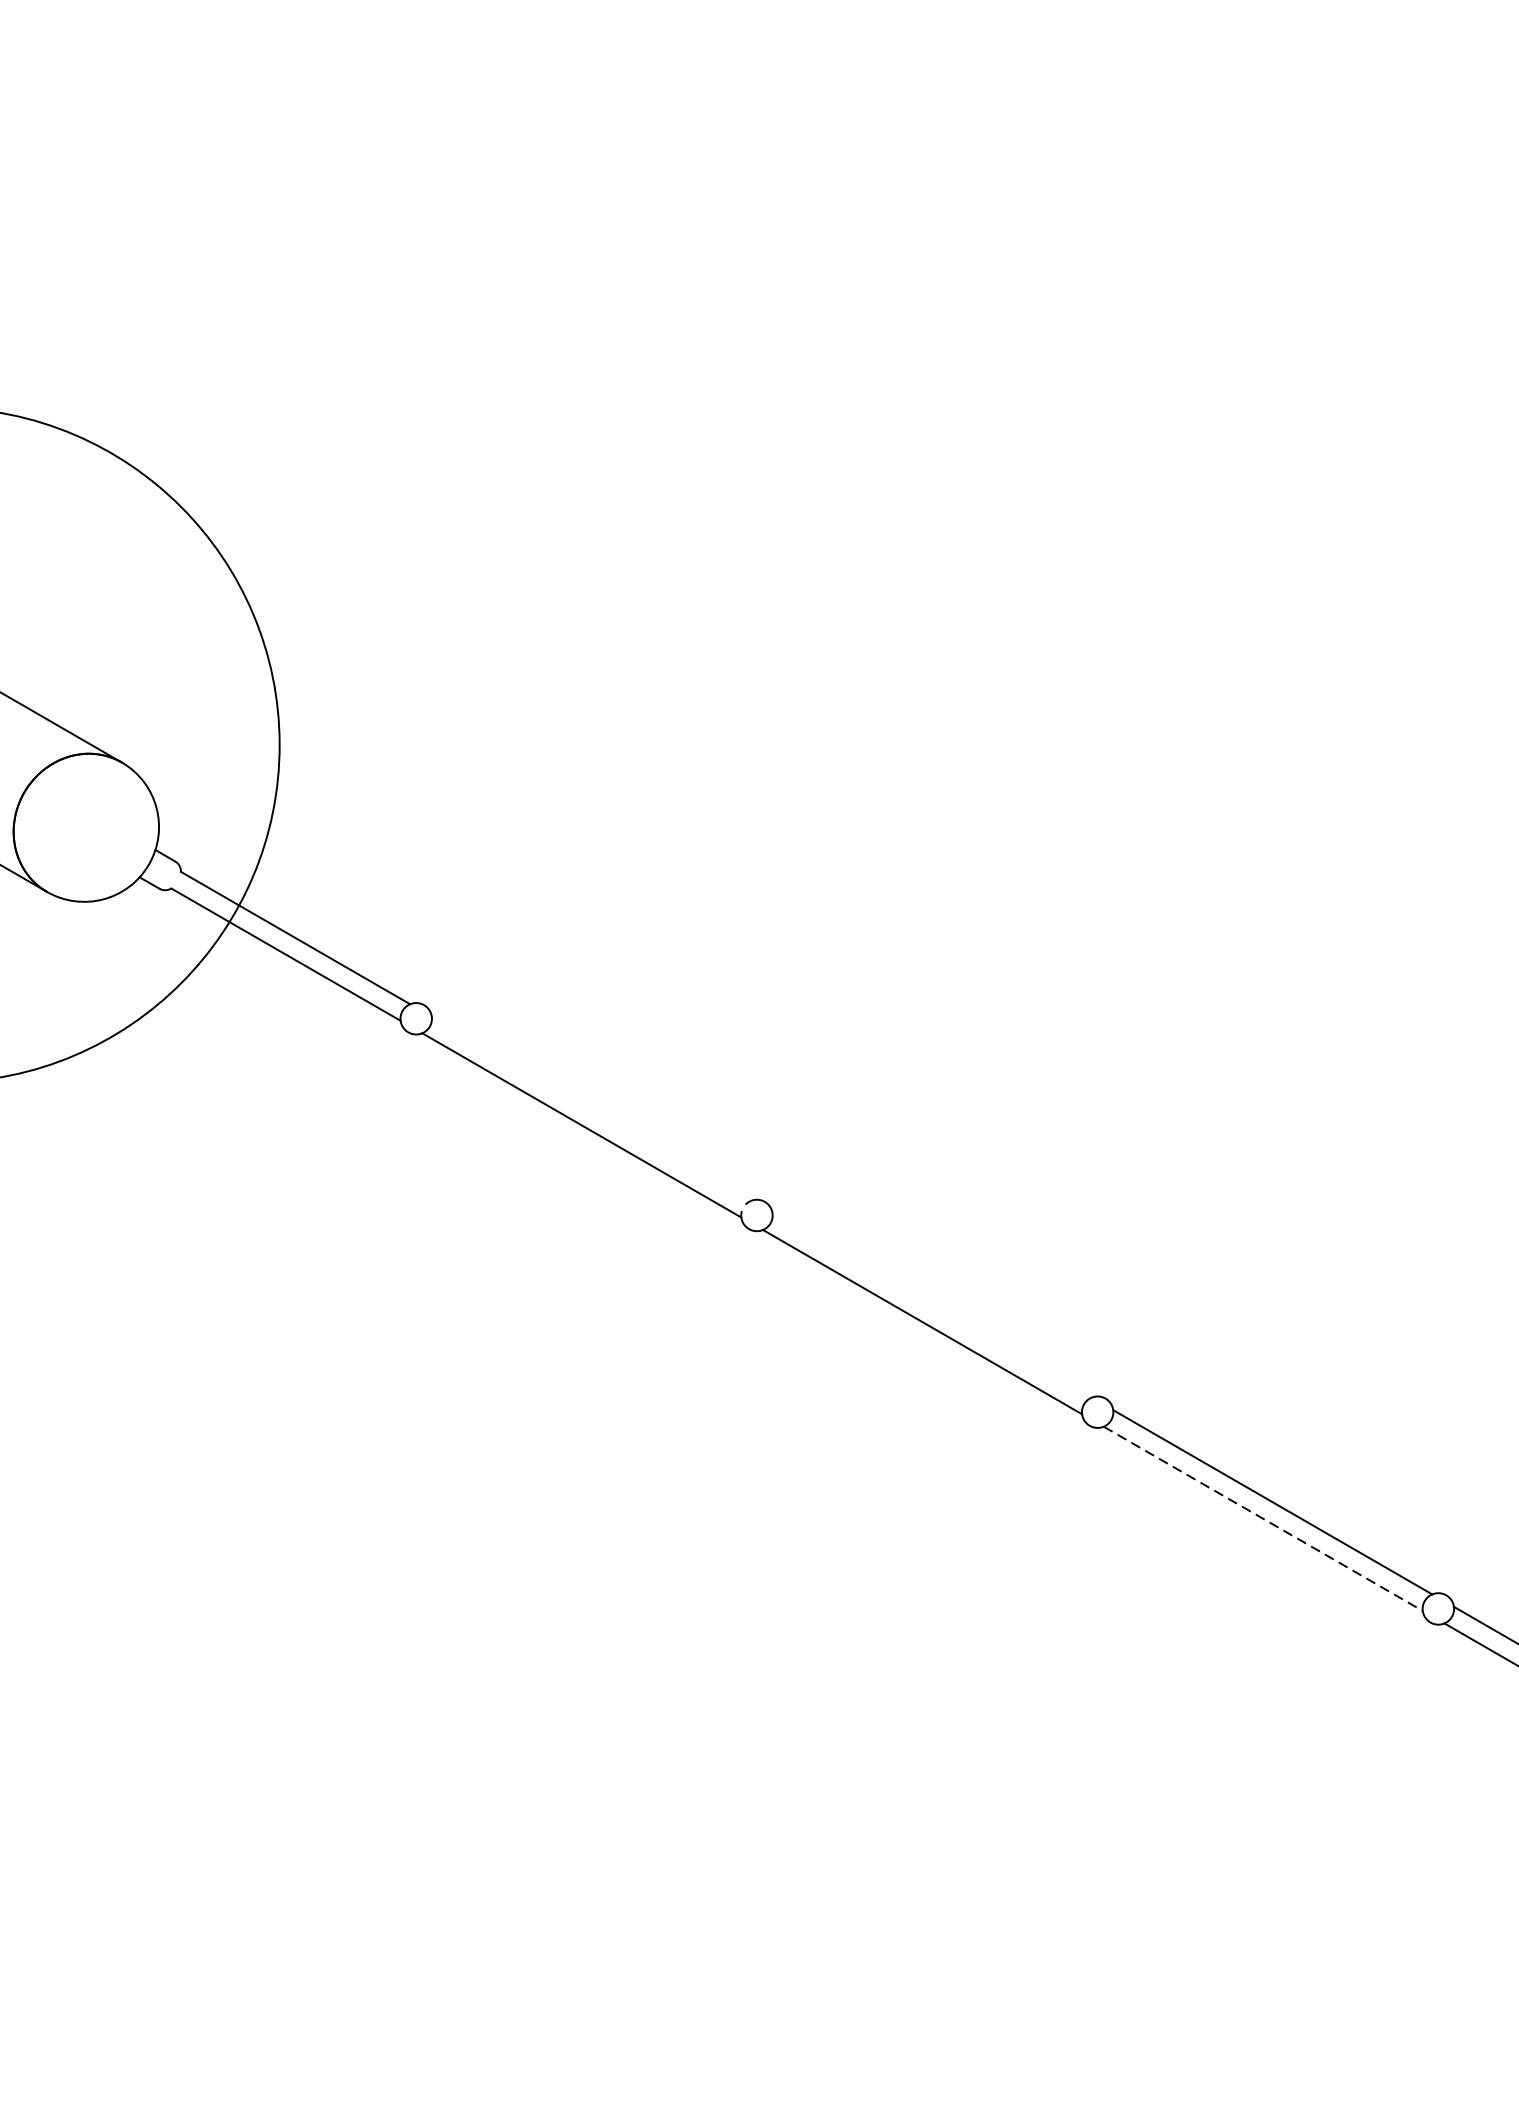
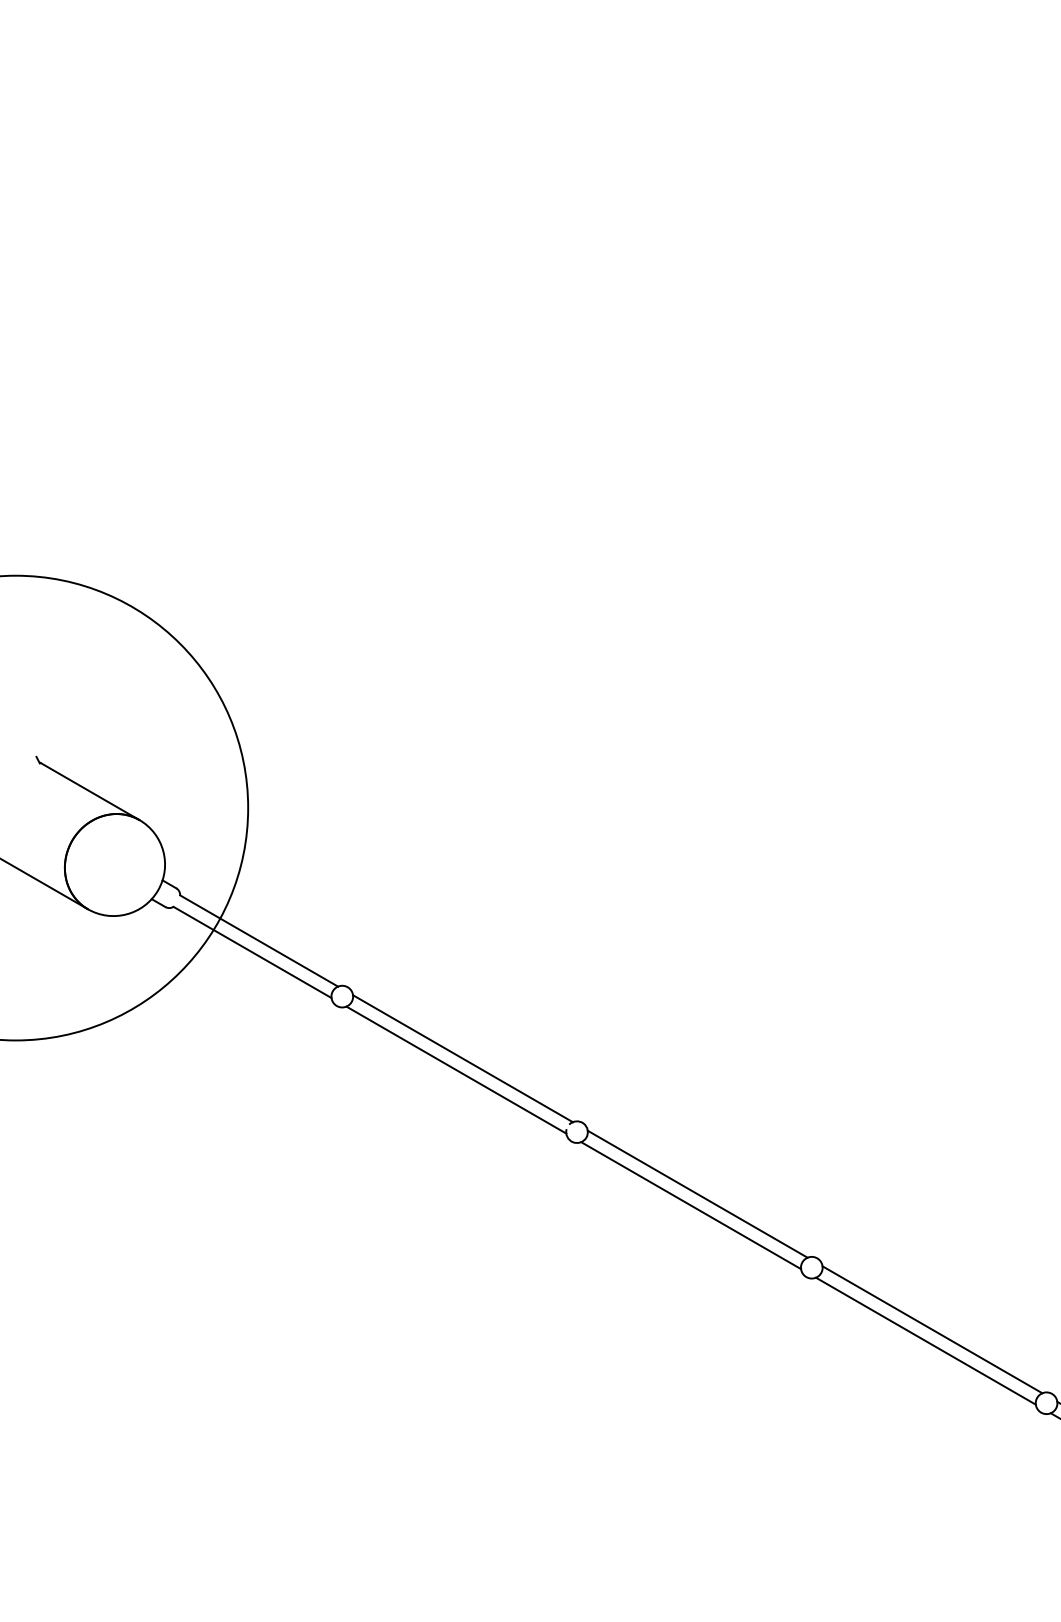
line: (590, 1108) -> (462, 1058), added
line: (931, 1304) -> (697, 1193), added
line: (1262, 1519) -> (925, 1341), dashed -> solid

